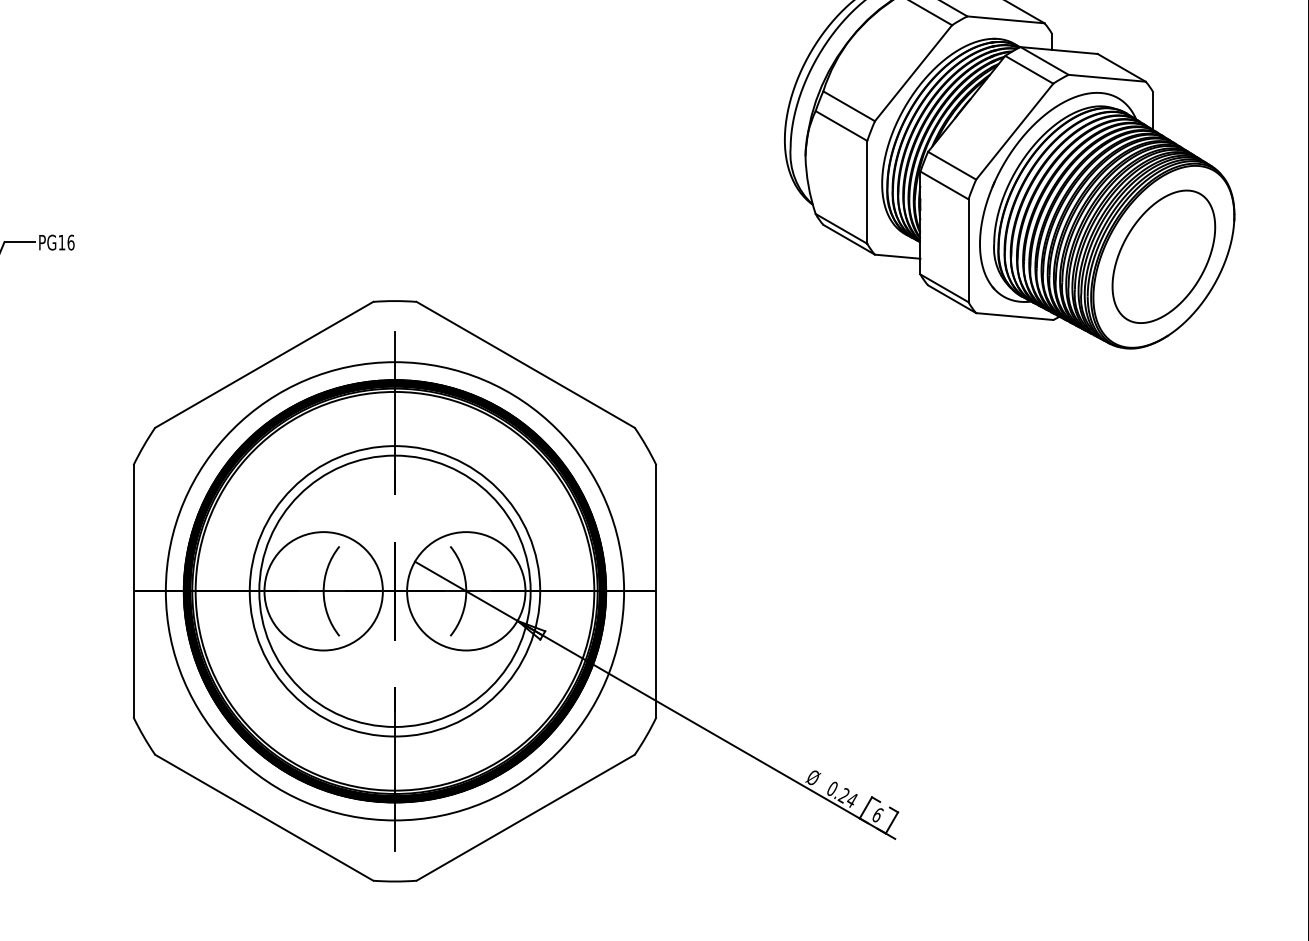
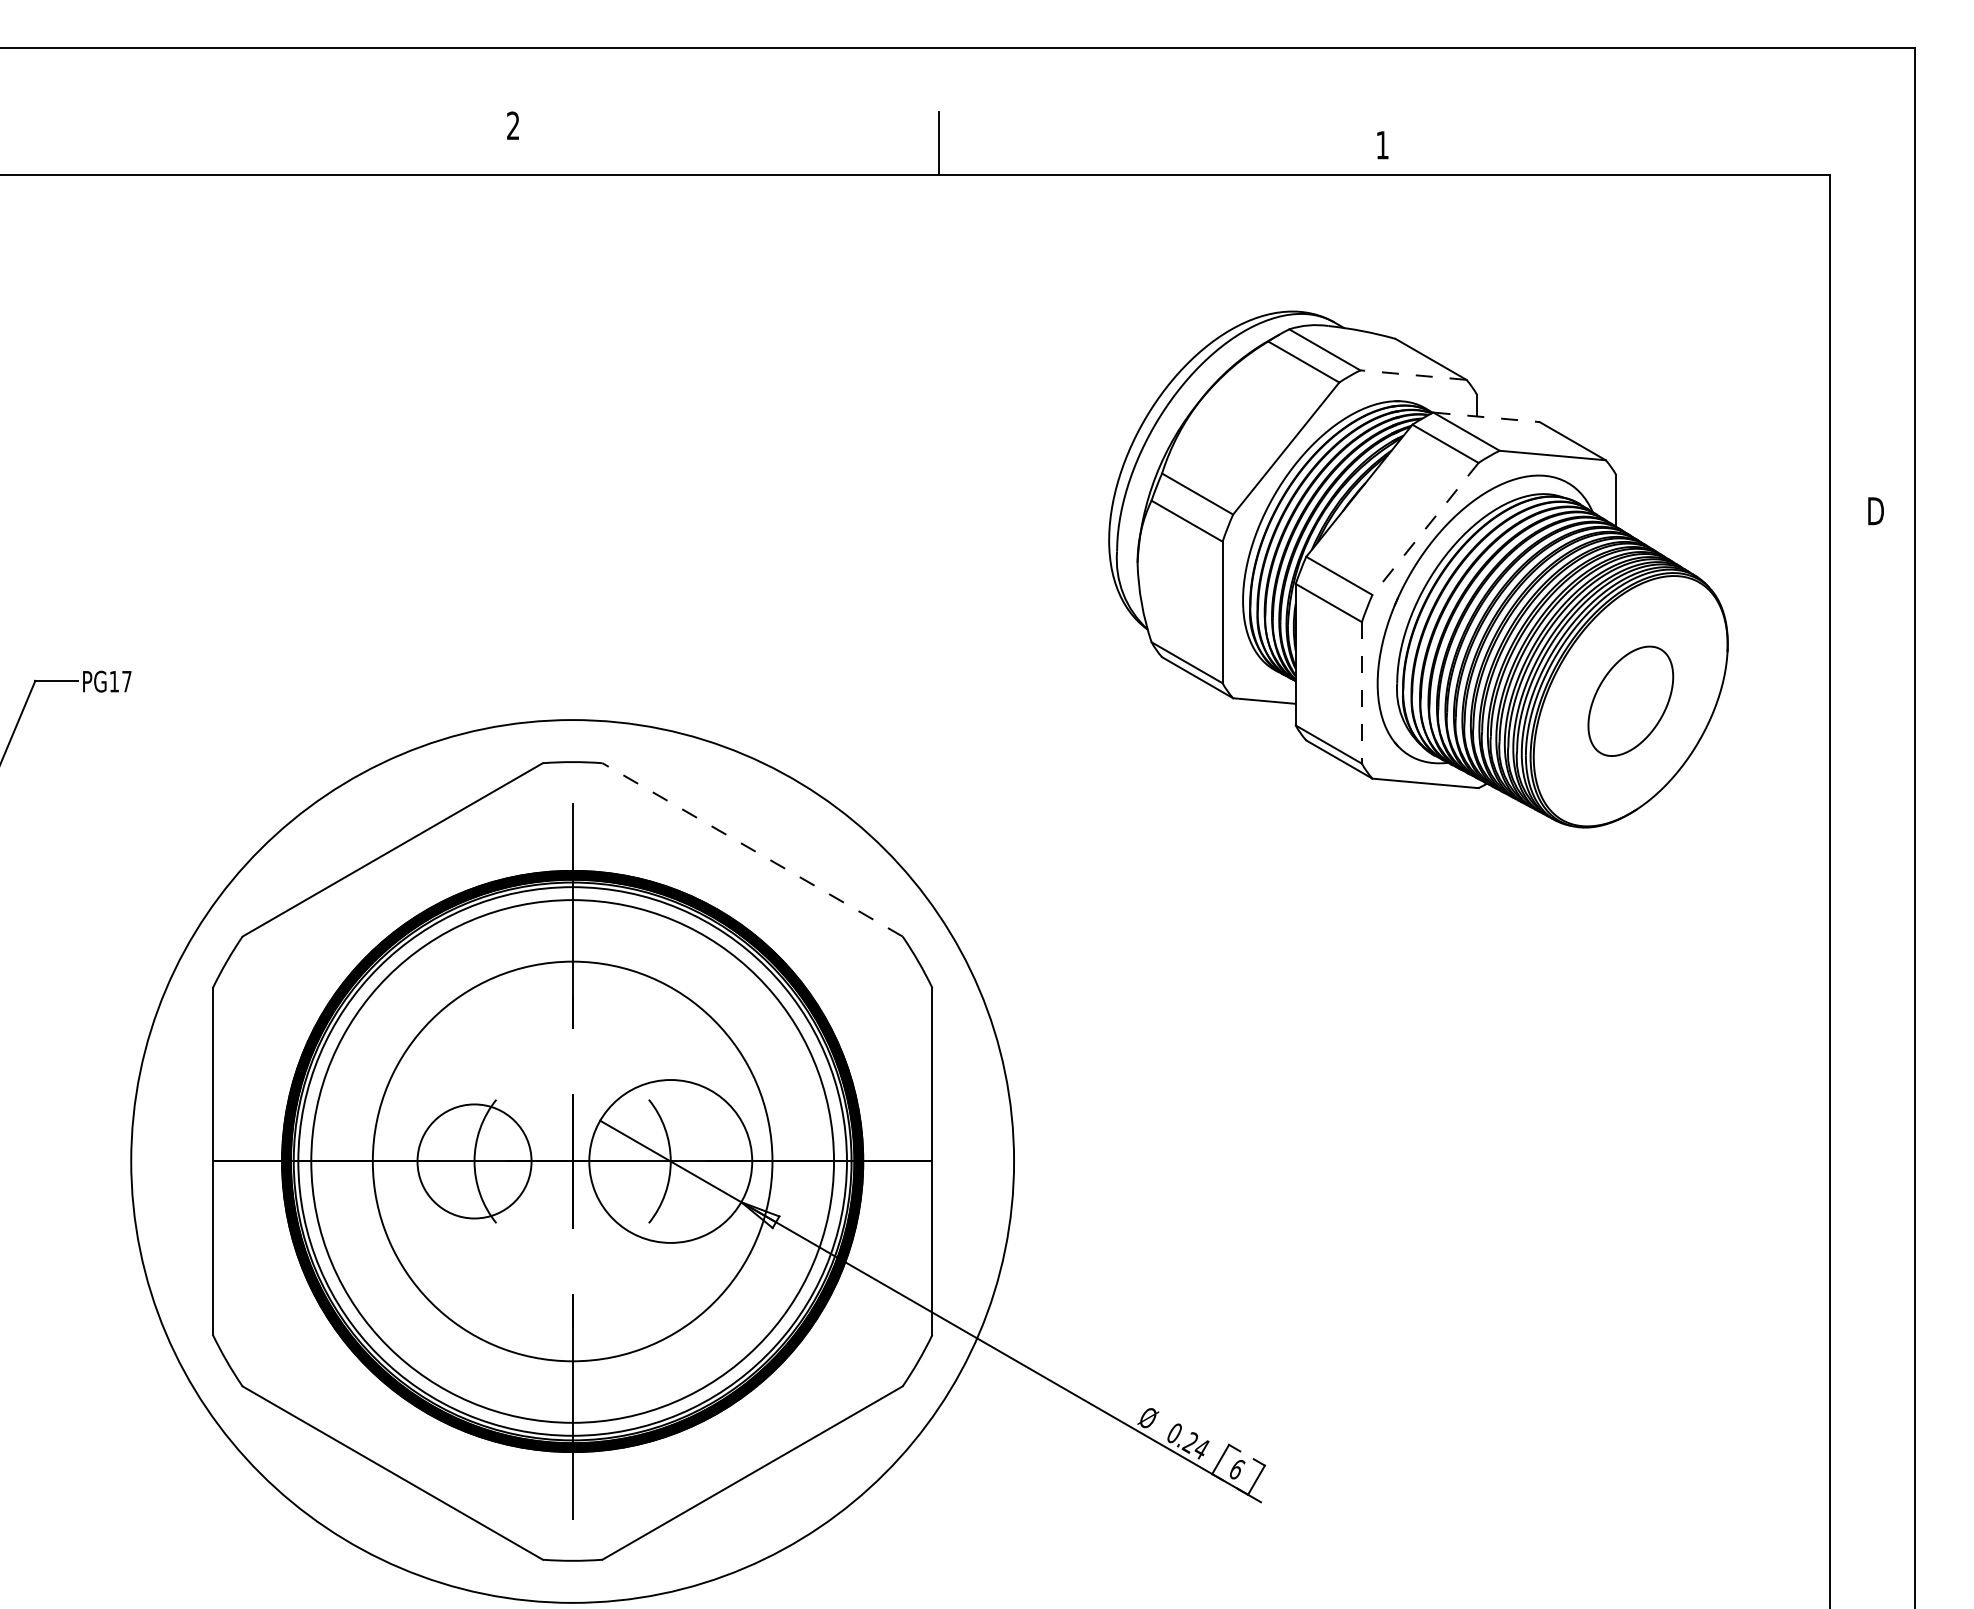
line: (1005, 20) -> (1412, 375), solid -> dashed
line: (1059, 50) -> (1487, 417), solid -> dashed
line: (1014, 131) -> (1425, 528), solid -> dashed
text: (70, 242) -> (126, 681), PG16 -> PG17
line: (968, 250) -> (1361, 692), solid -> dashed
part: (1163, 257) -> (1630, 701), size x0.6
line: (525, 364) -> (752, 849), solid -> dashed
circle: (323, 591) -> (474, 1161), size x0.7
circle: (394, 591) -> (572, 1161), size x1.4
circle: (394, 591) -> (572, 1161), size x1.4

